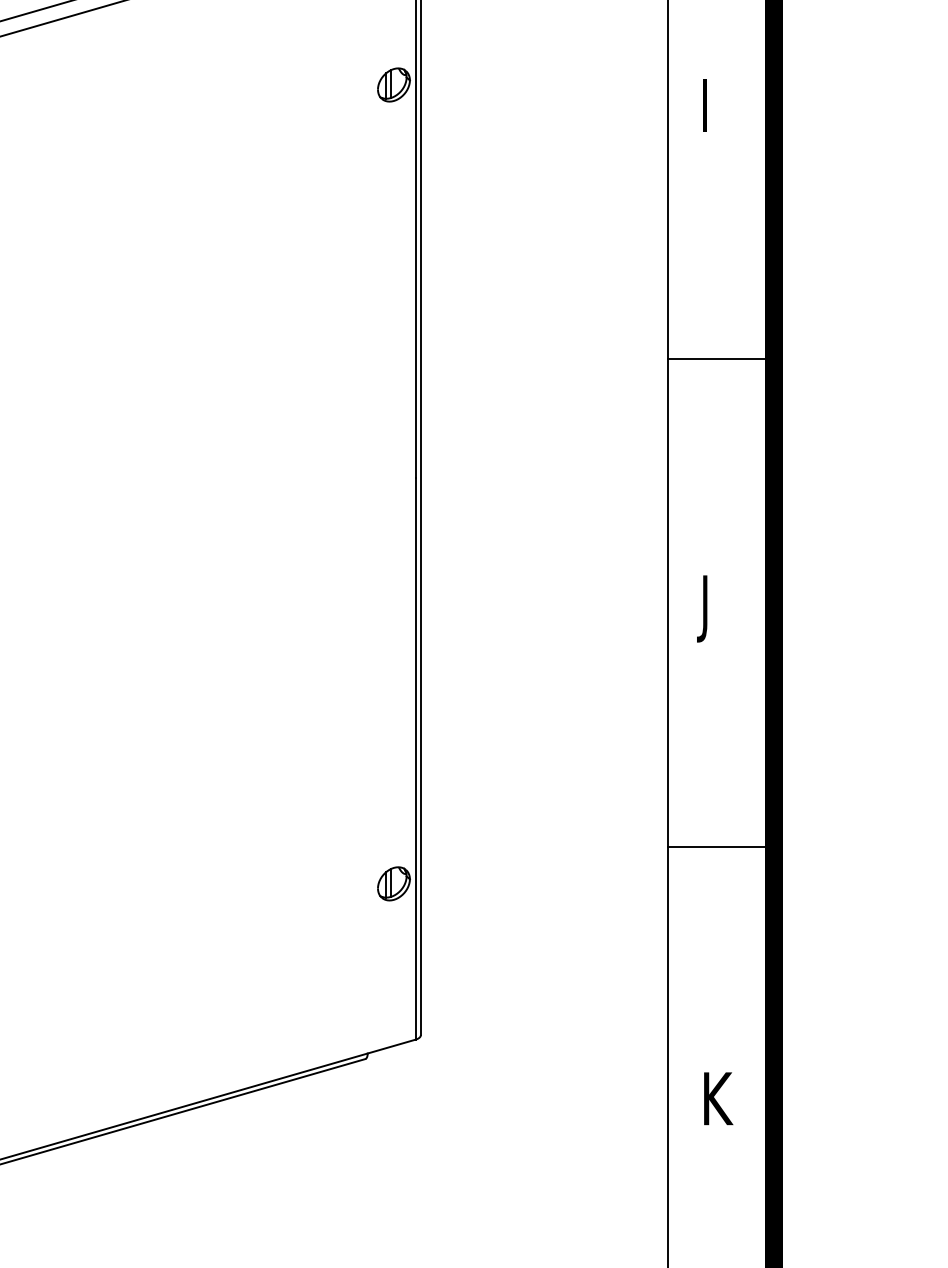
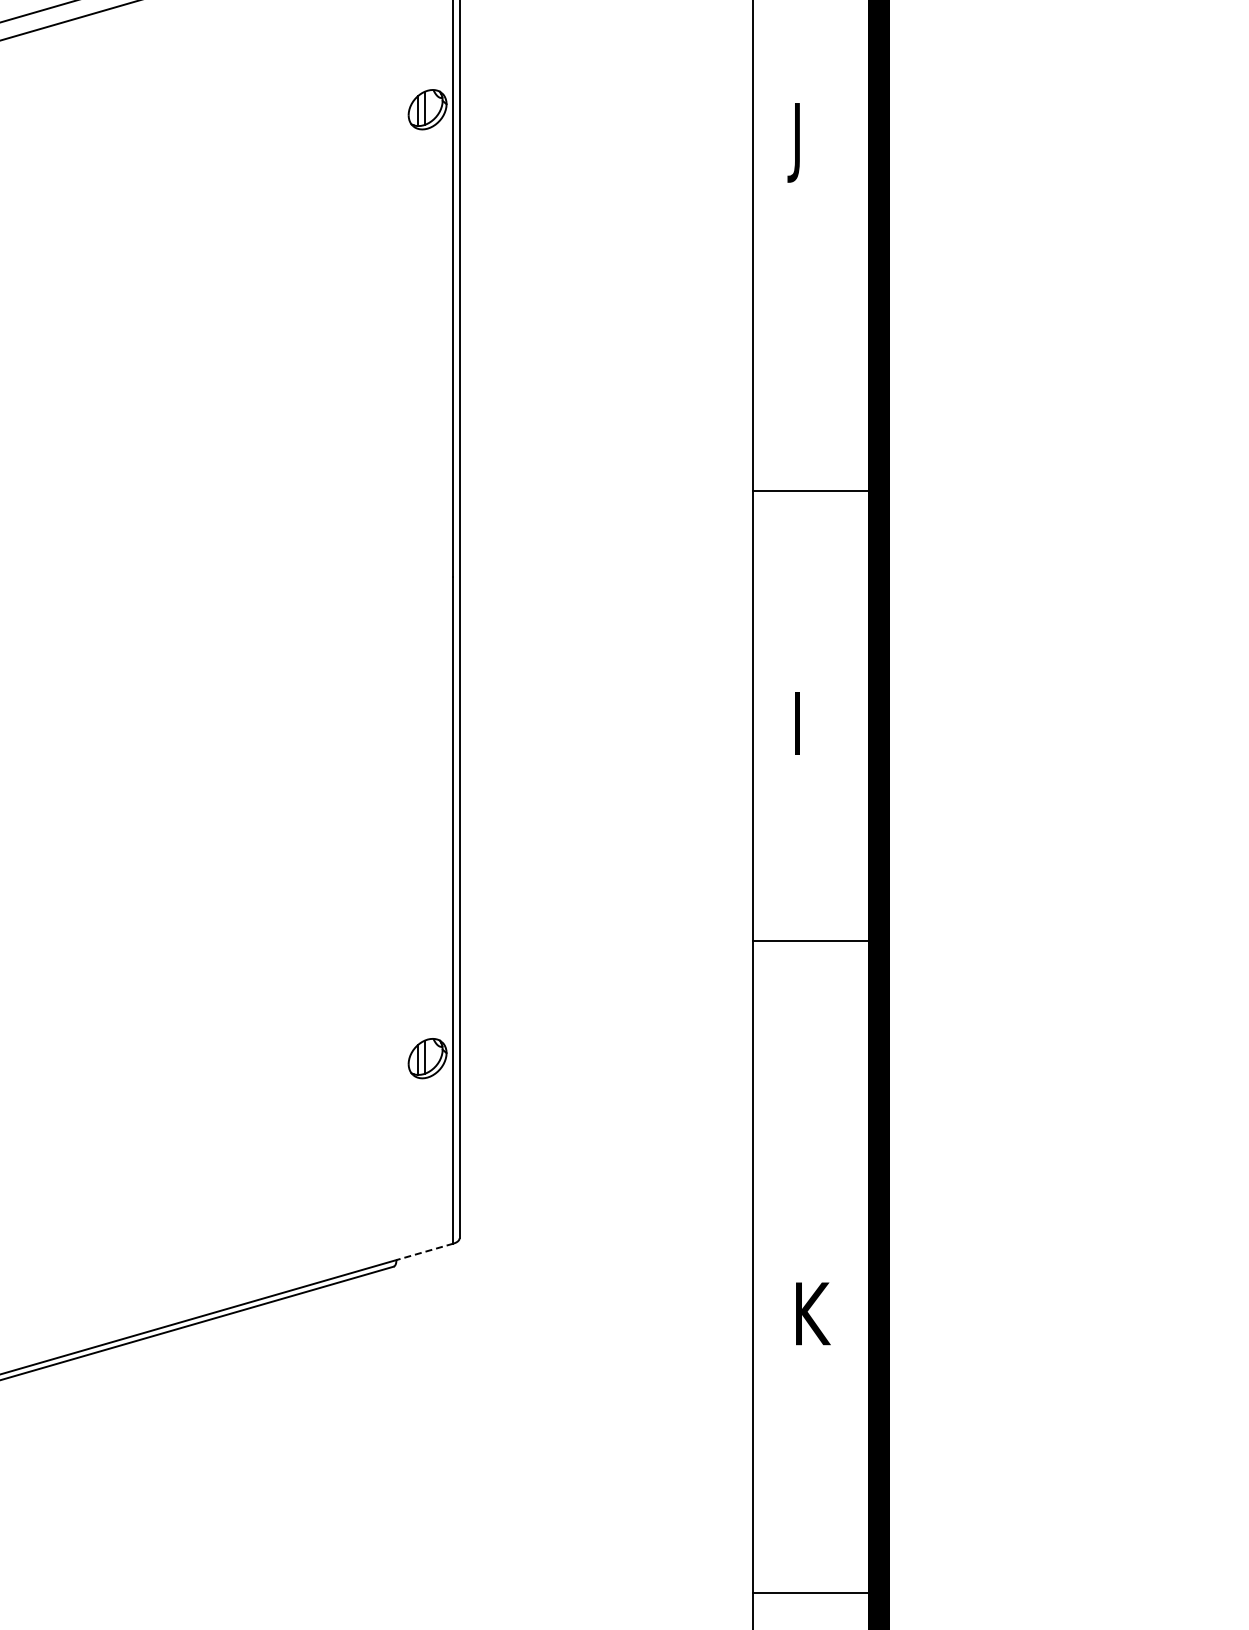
text: (701, 112) -> (793, 142), I -> J
line: (720, 359) -> (815, 491), moved
text: (701, 608) -> (793, 731), J -> I
line: (720, 846) -> (815, 941), moved
line: (391, 1046) -> (424, 1251), solid -> dashed

